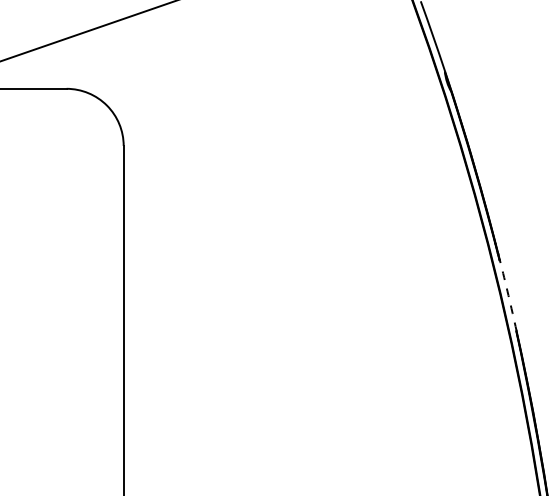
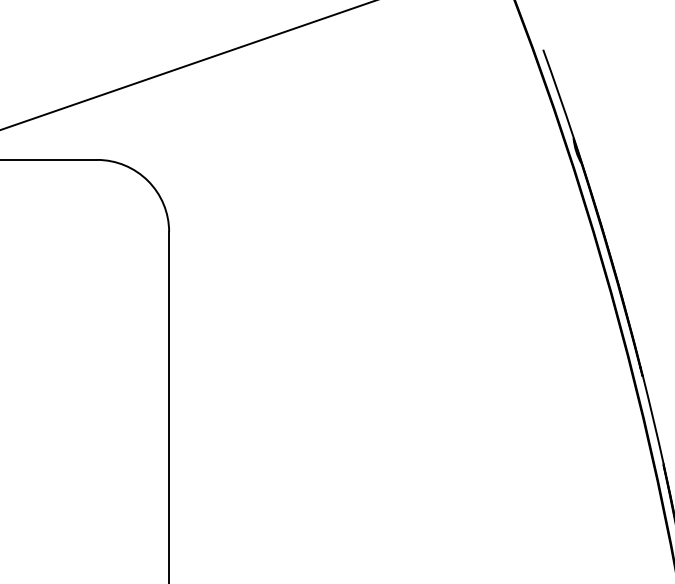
arc: (508, 295) -> (653, 420), dashed -> solid

